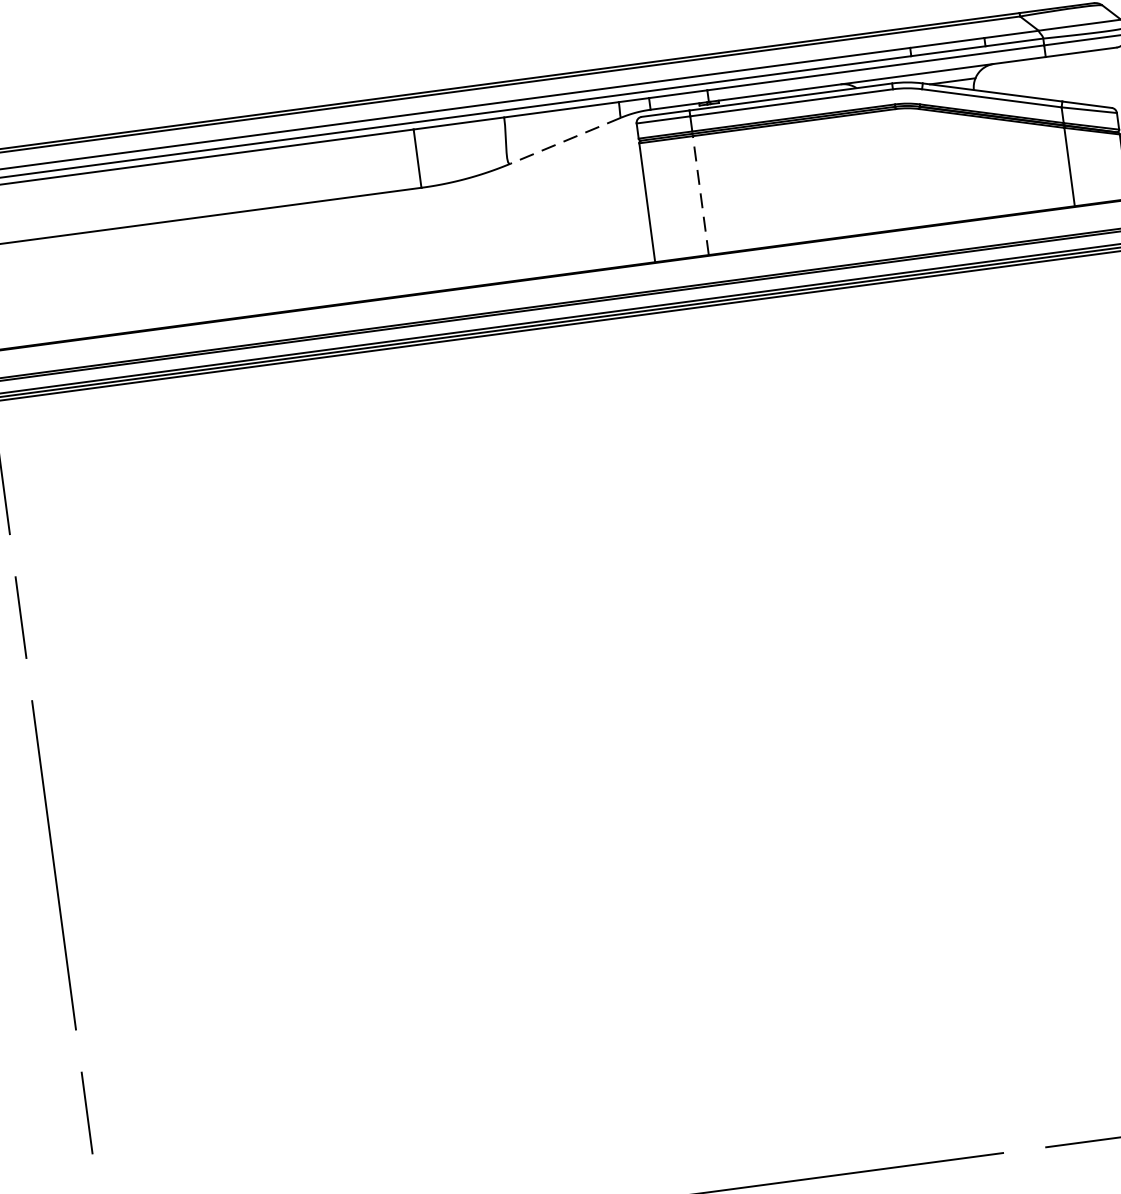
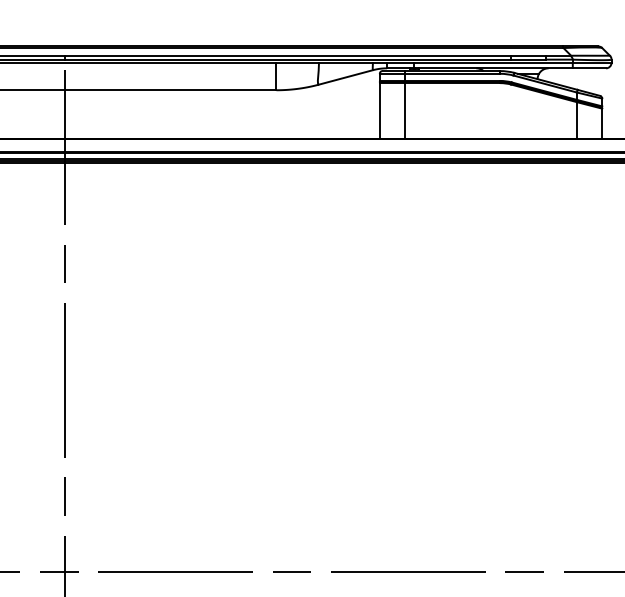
line: (564, 141) -> (345, 77), dashed -> solid
line: (702, 196) -> (405, 111), dashed -> solid

